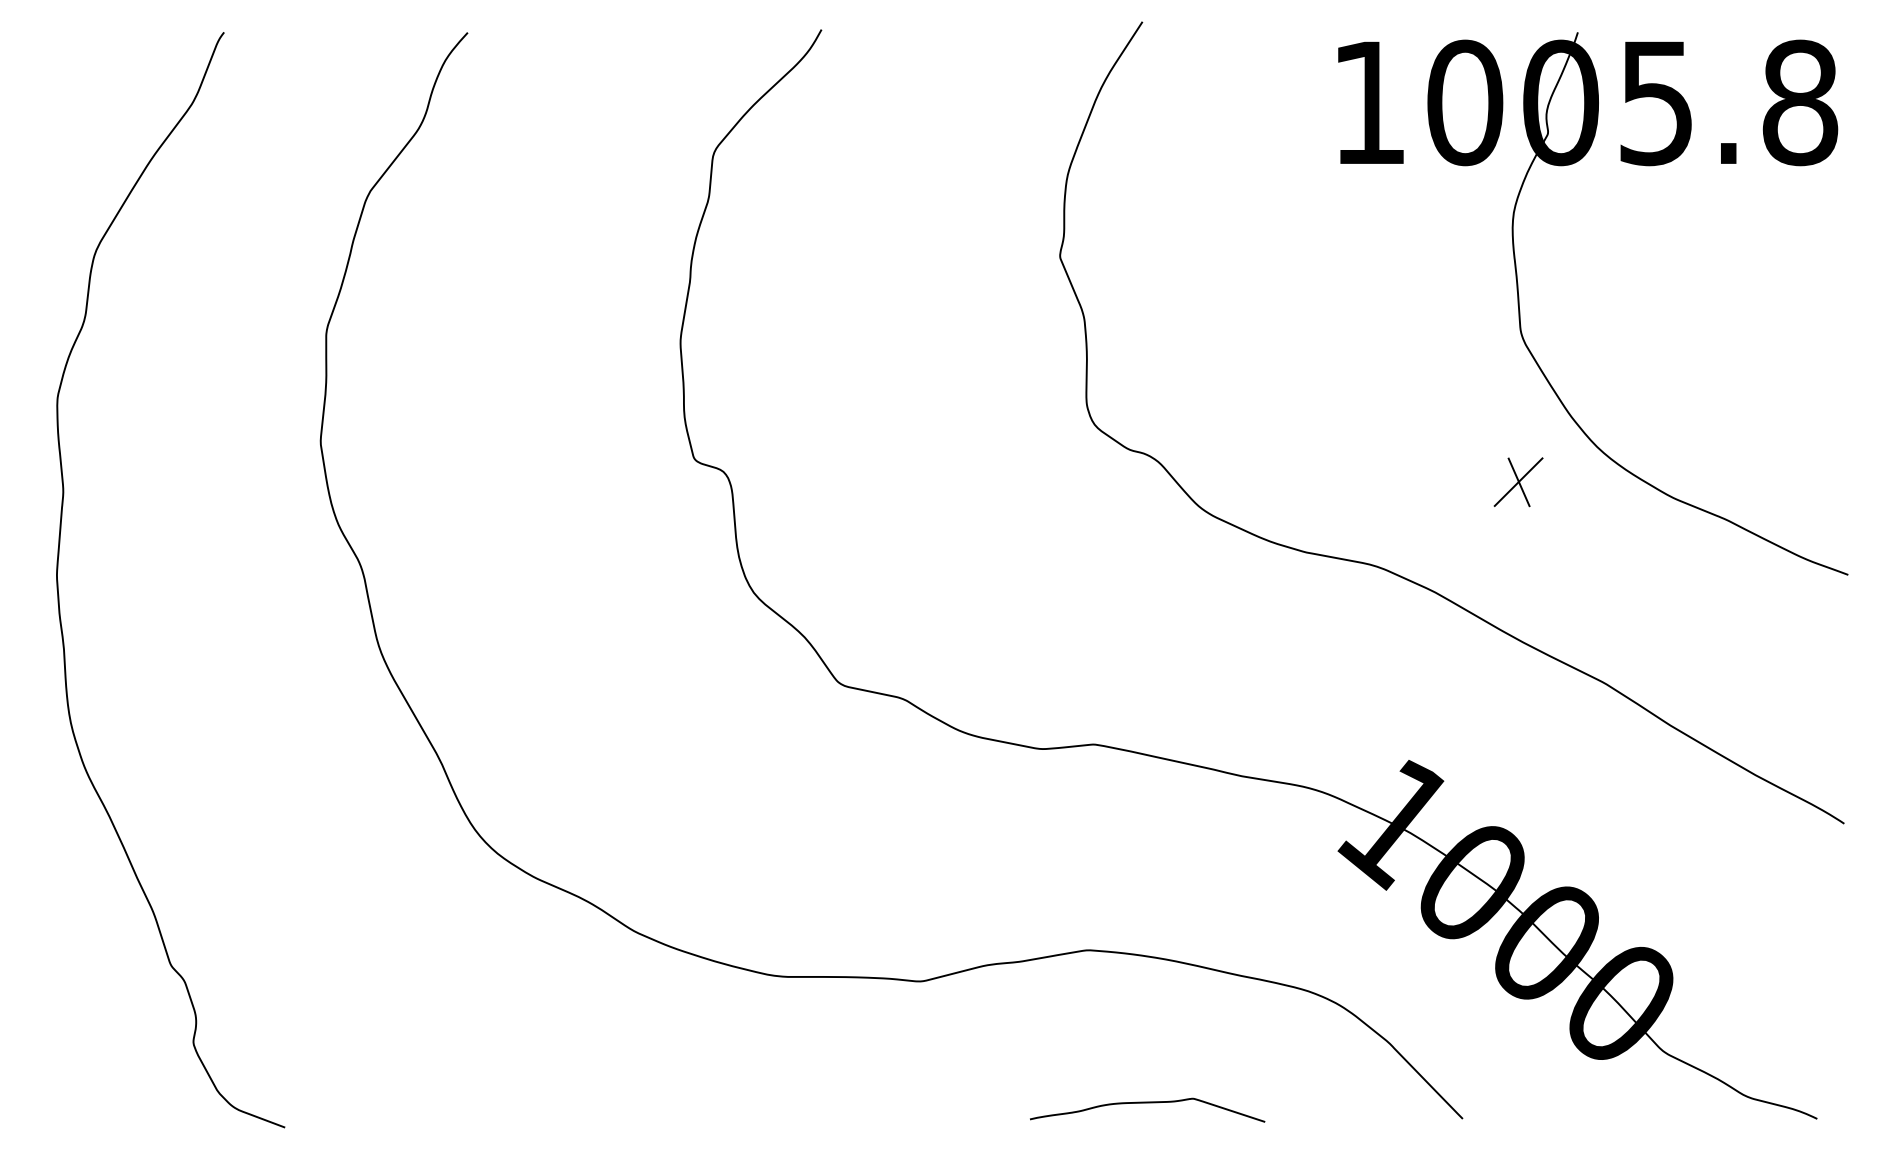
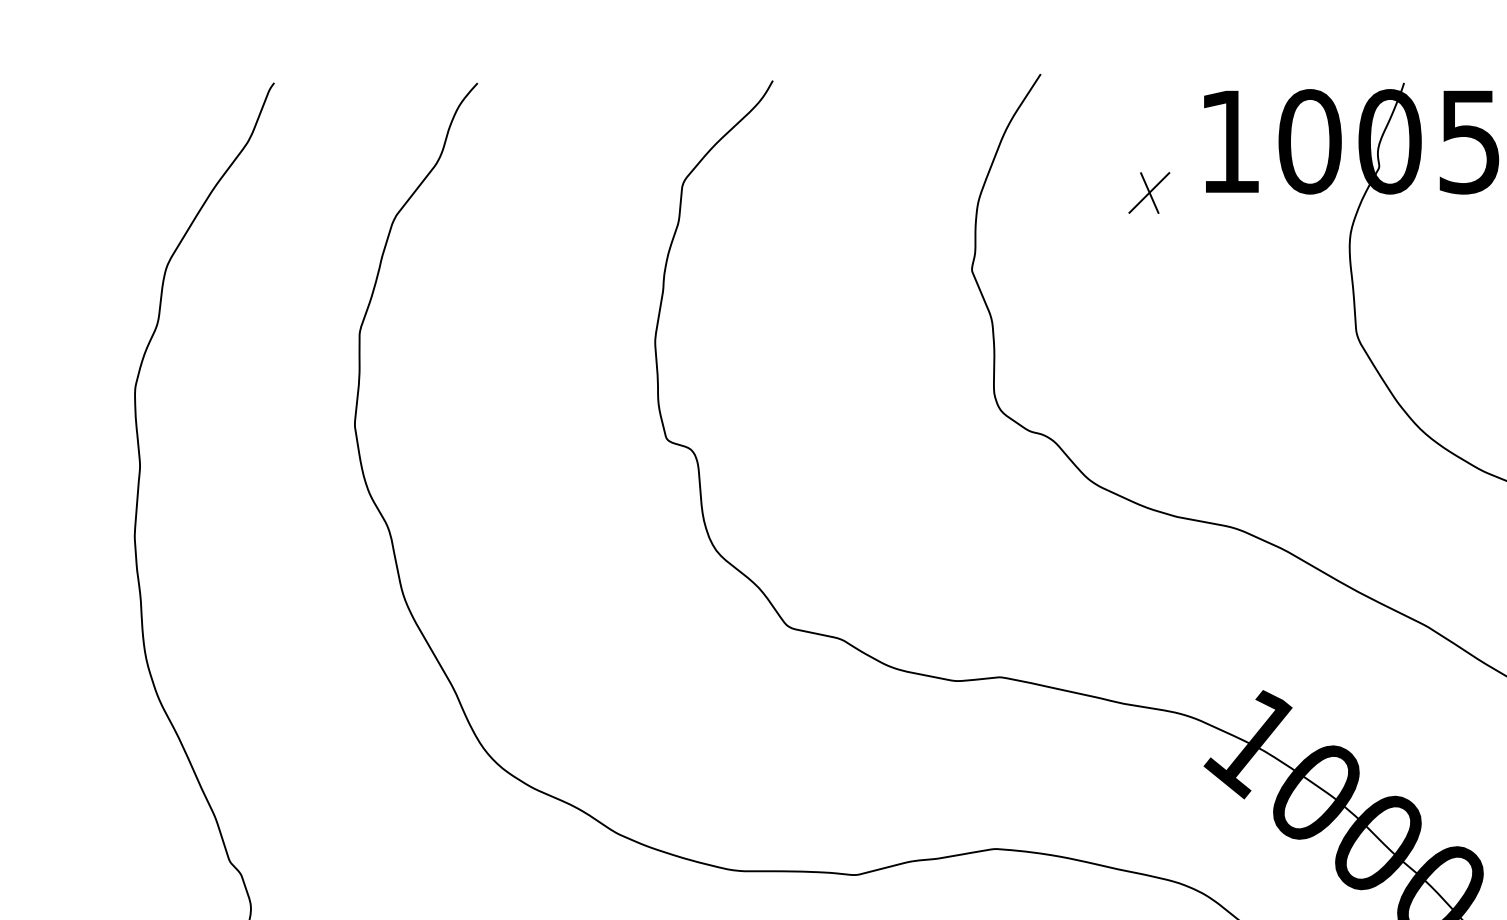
part: (1518, 482) -> (1149, 193), moved

